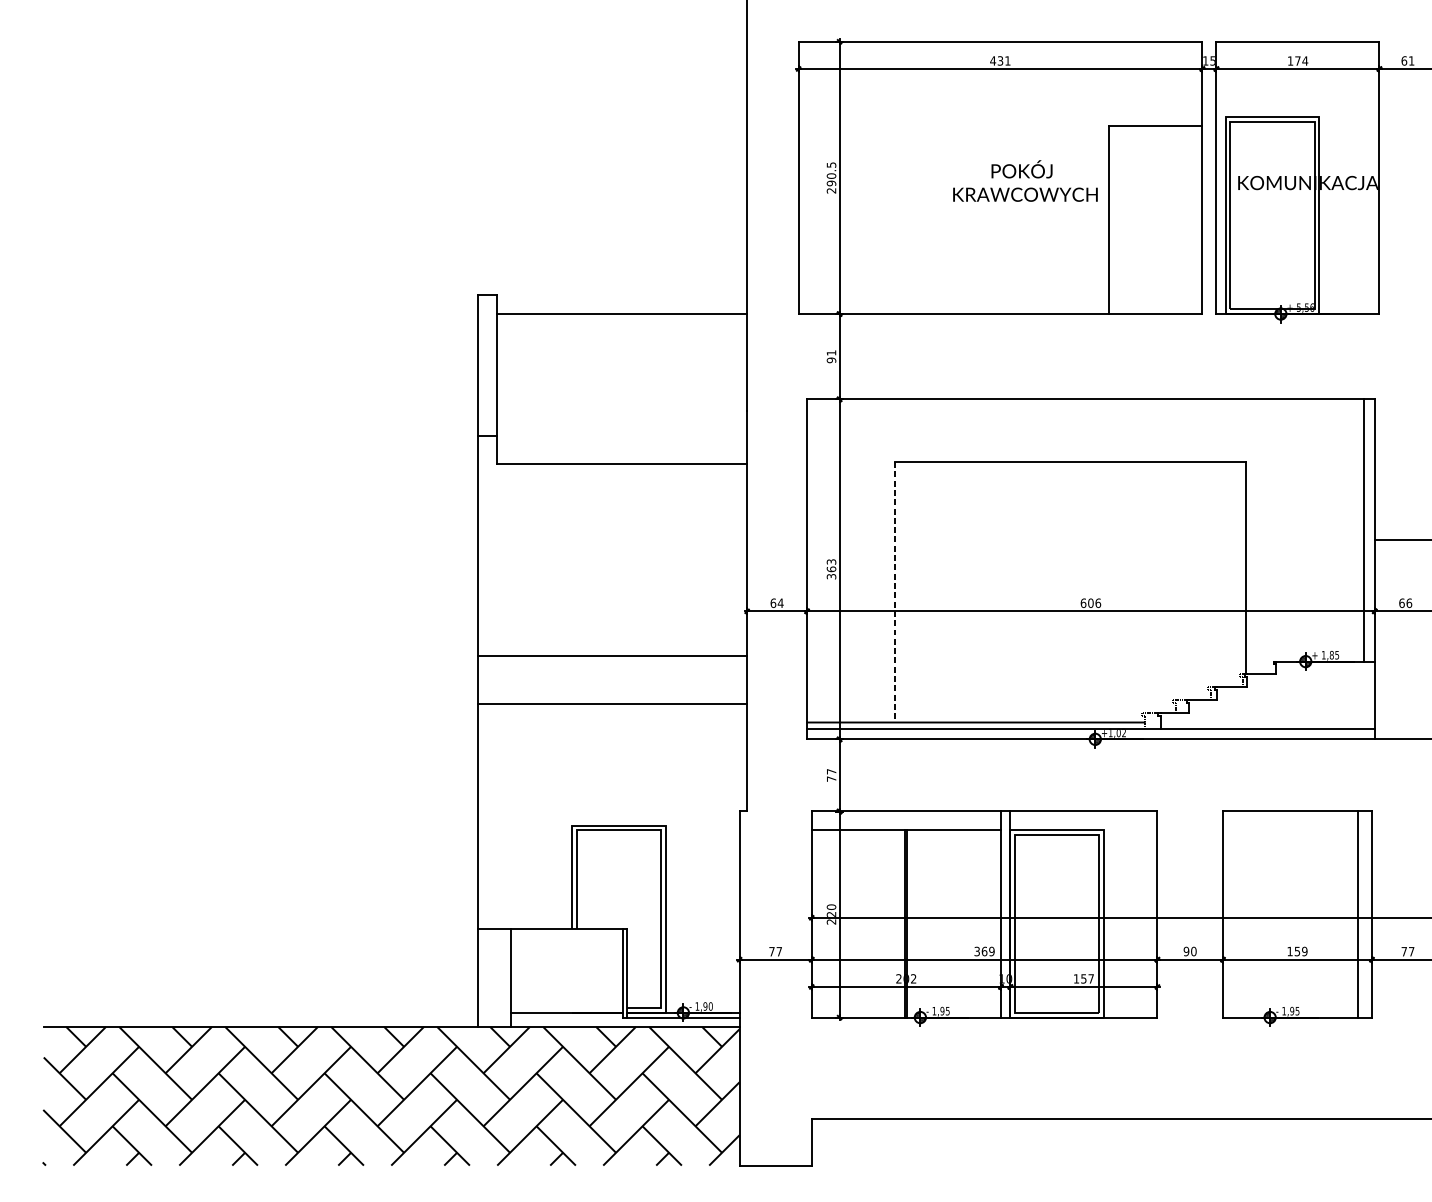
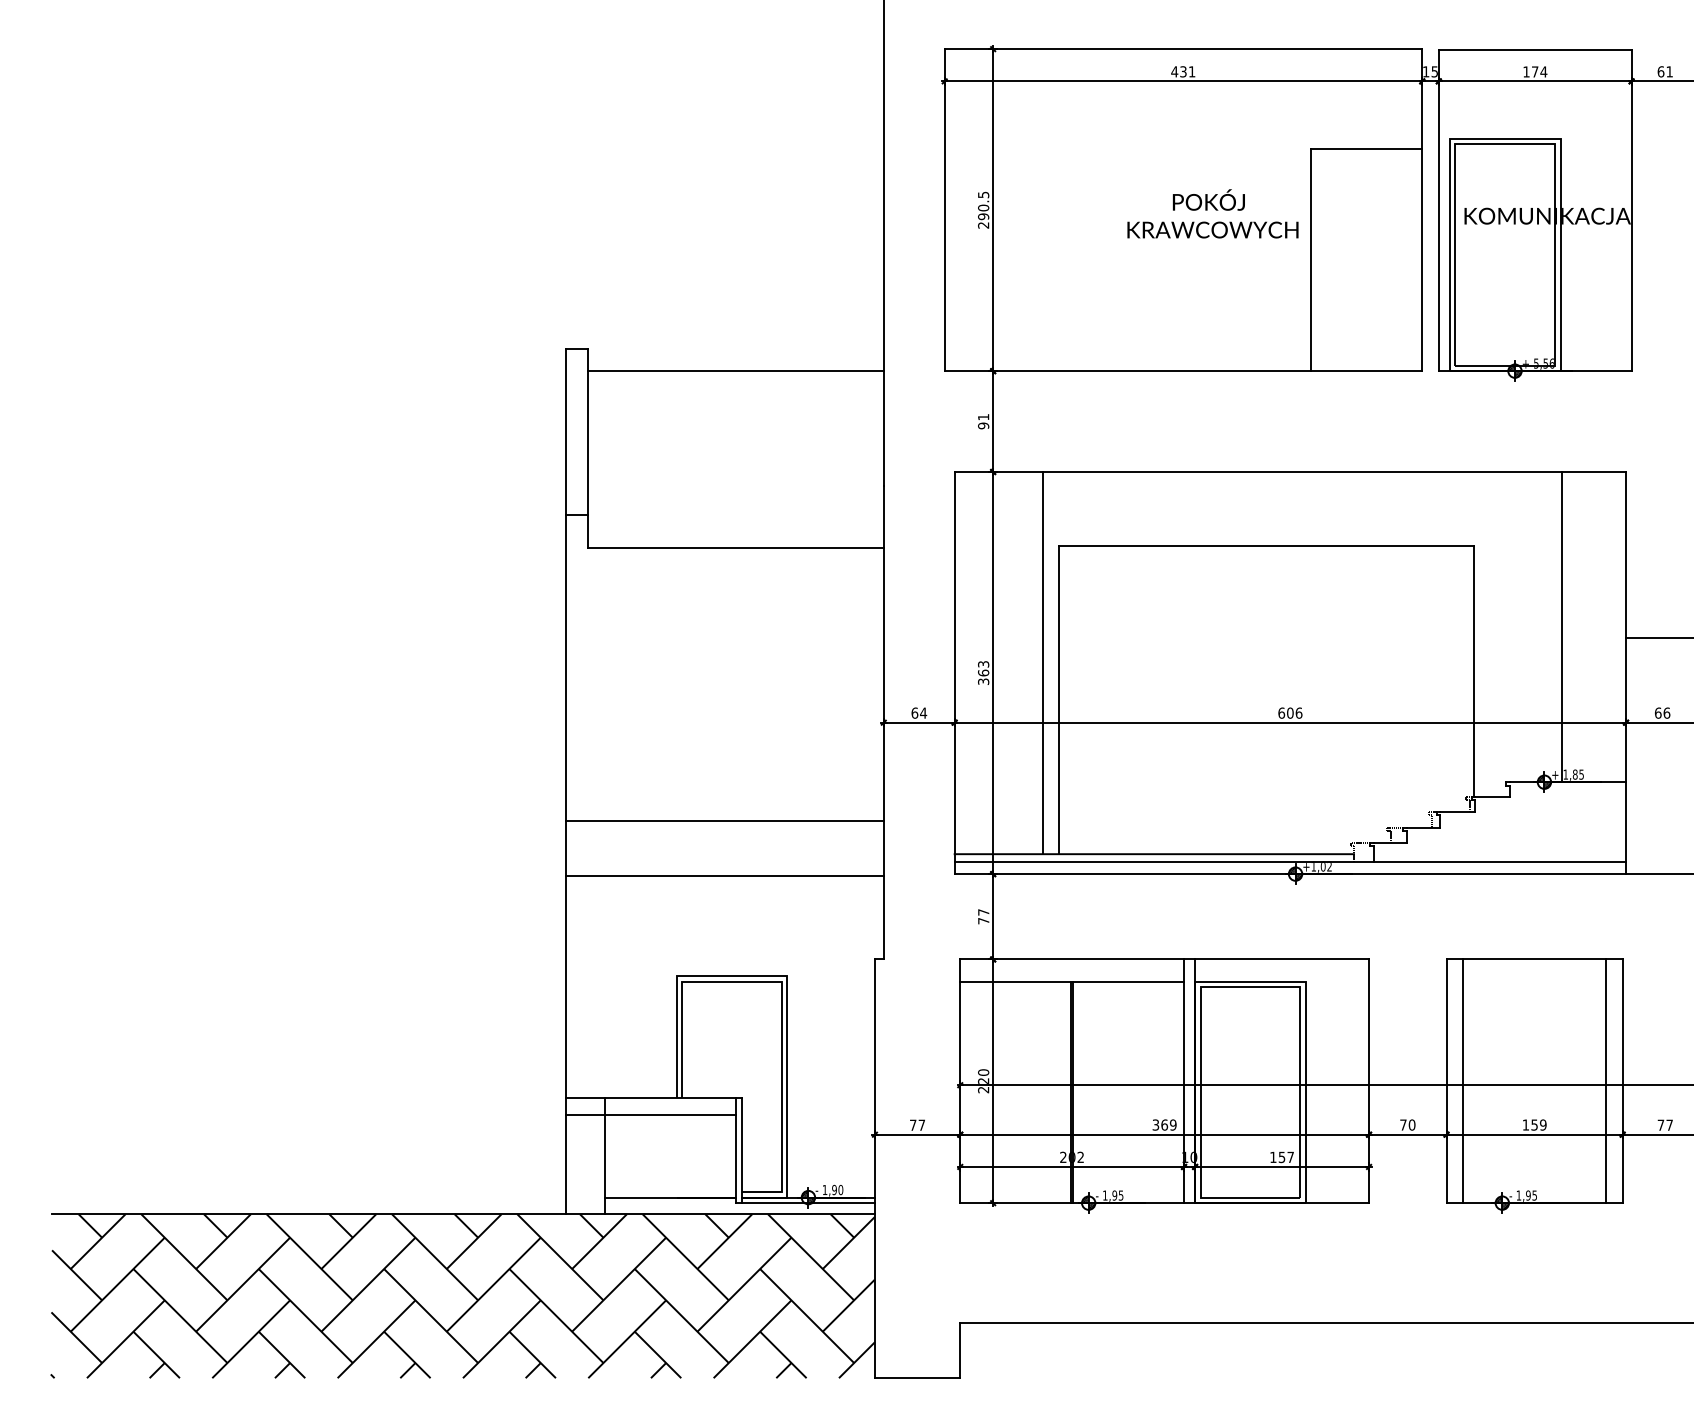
line: (1364, 529) -> (1561, 626), moved
line: (882, 560) -> (1043, 662), added
line: (894, 592) -> (1058, 700), dashed -> solid
line: (612, 655) -> (724, 820), moved
line: (612, 704) -> (724, 876), moved
line: (1237, 914) -> (1463, 1081), added
line: (549, 942) -> (650, 1114), added
text: (1186, 951) -> (1403, 1124), 90 -> 70

